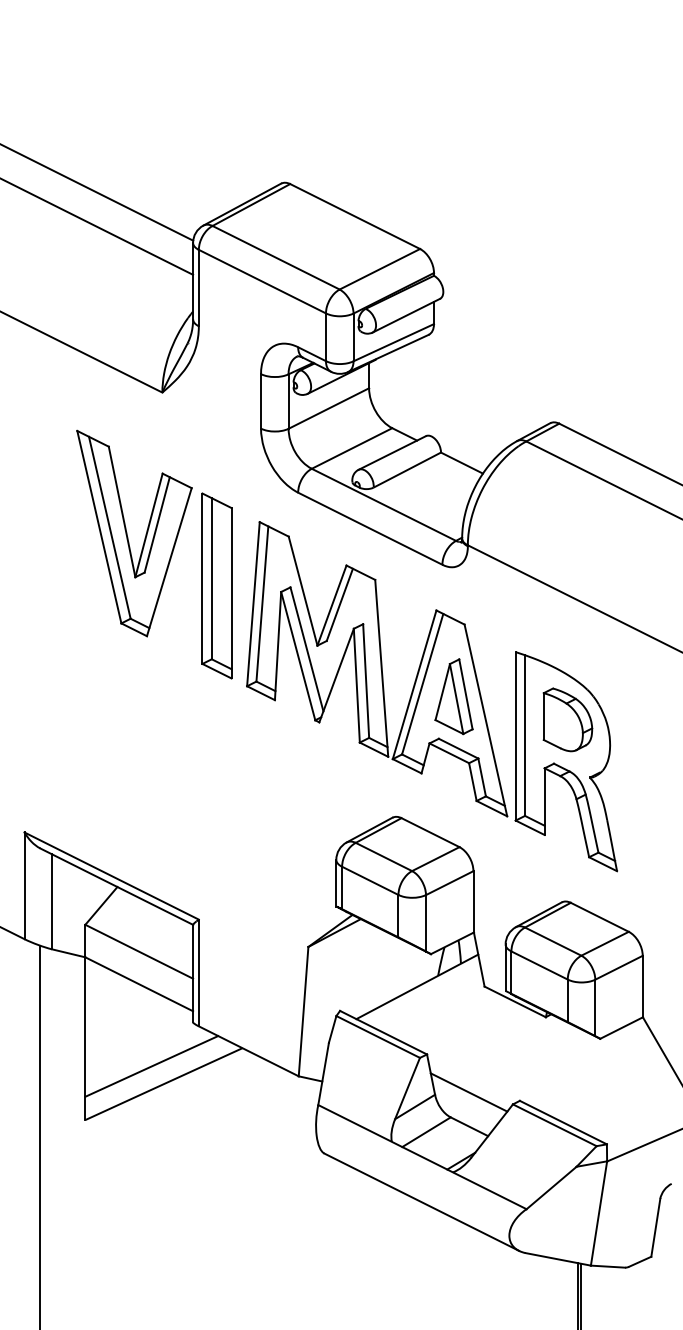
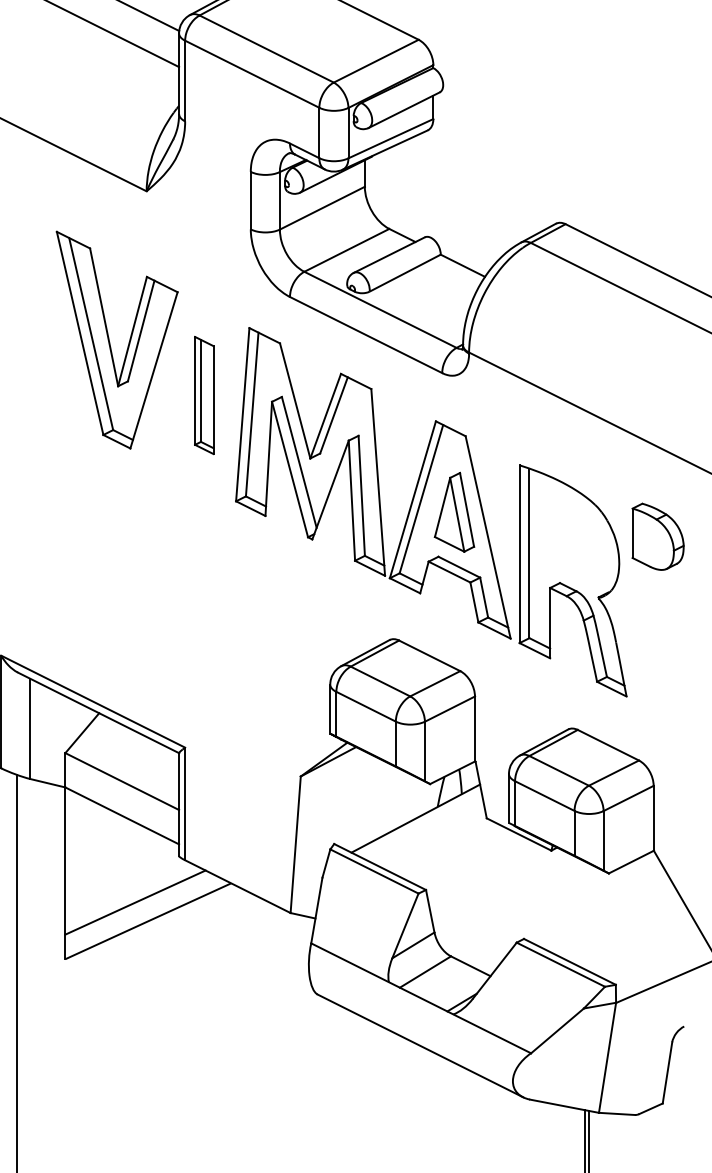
part: (216, 585) -> (203, 394), size x0.6
part: (567, 719) -> (657, 536), moved
line: (468, 1092) -> (469, 930), removed

